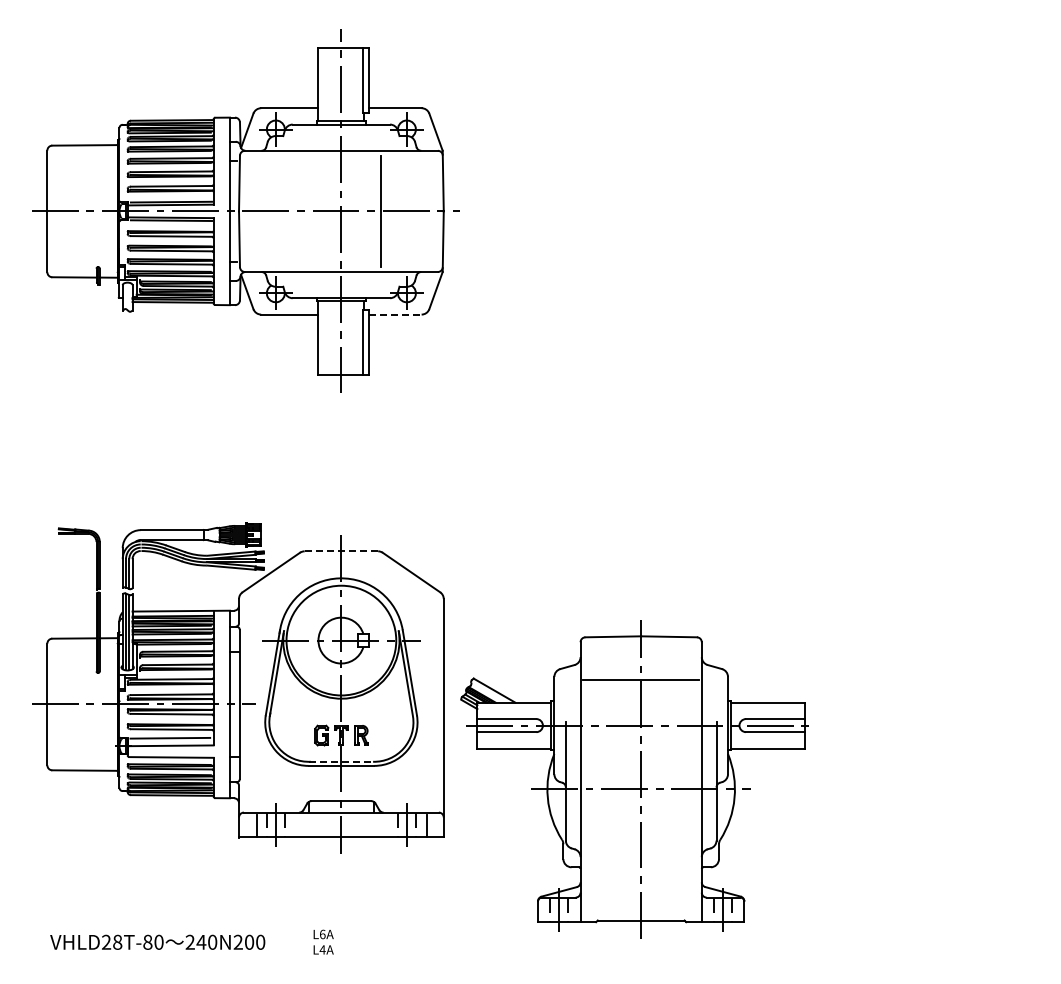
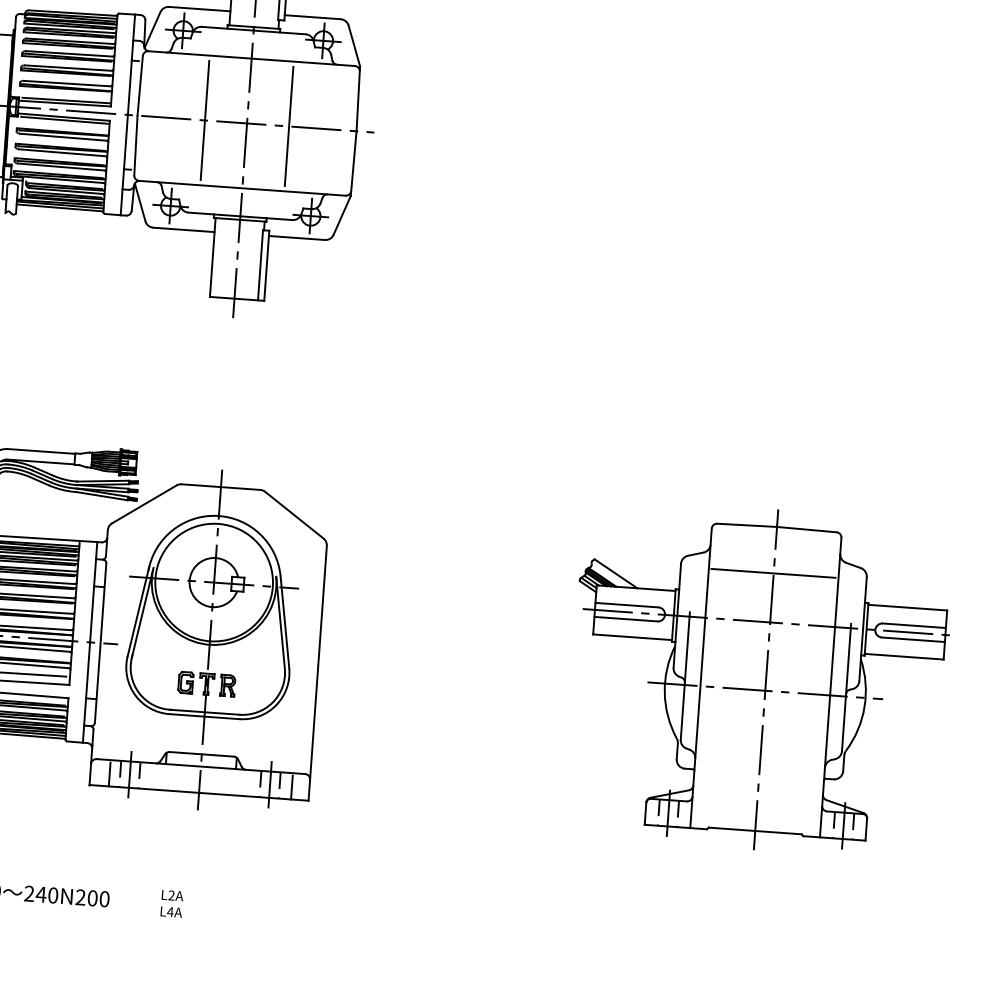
line: (302, 211) -> (205, 120), added
line: (395, 314) -> (297, 237), dashed -> solid
line: (341, 551) -> (221, 487), dashed -> solid
line: (341, 761) -> (204, 711), dashed -> solid
part: (634, 779) -> (758, 679), moved
text: (322, 934) -> (171, 895), L6A -> L2A

